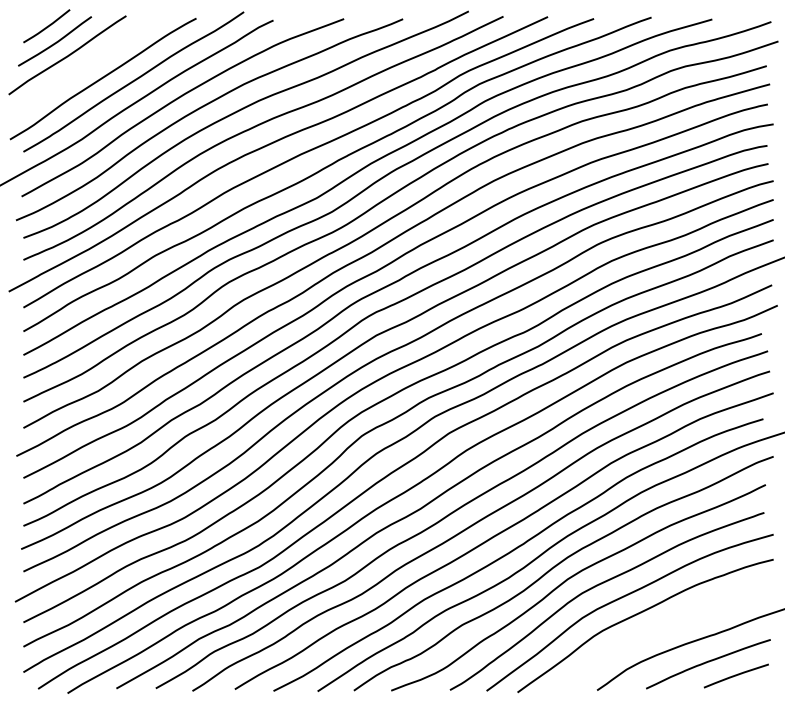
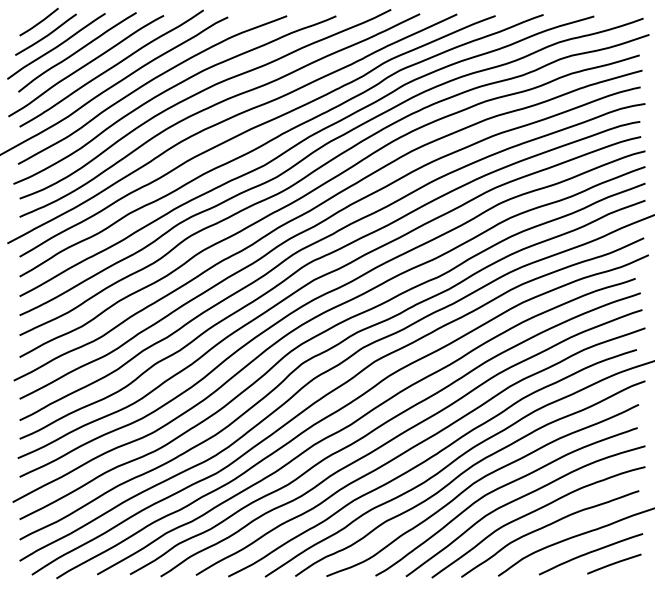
curve: (92, 62) -> (77, 52), added
curve: (657, 630) -> (548, 526), added

